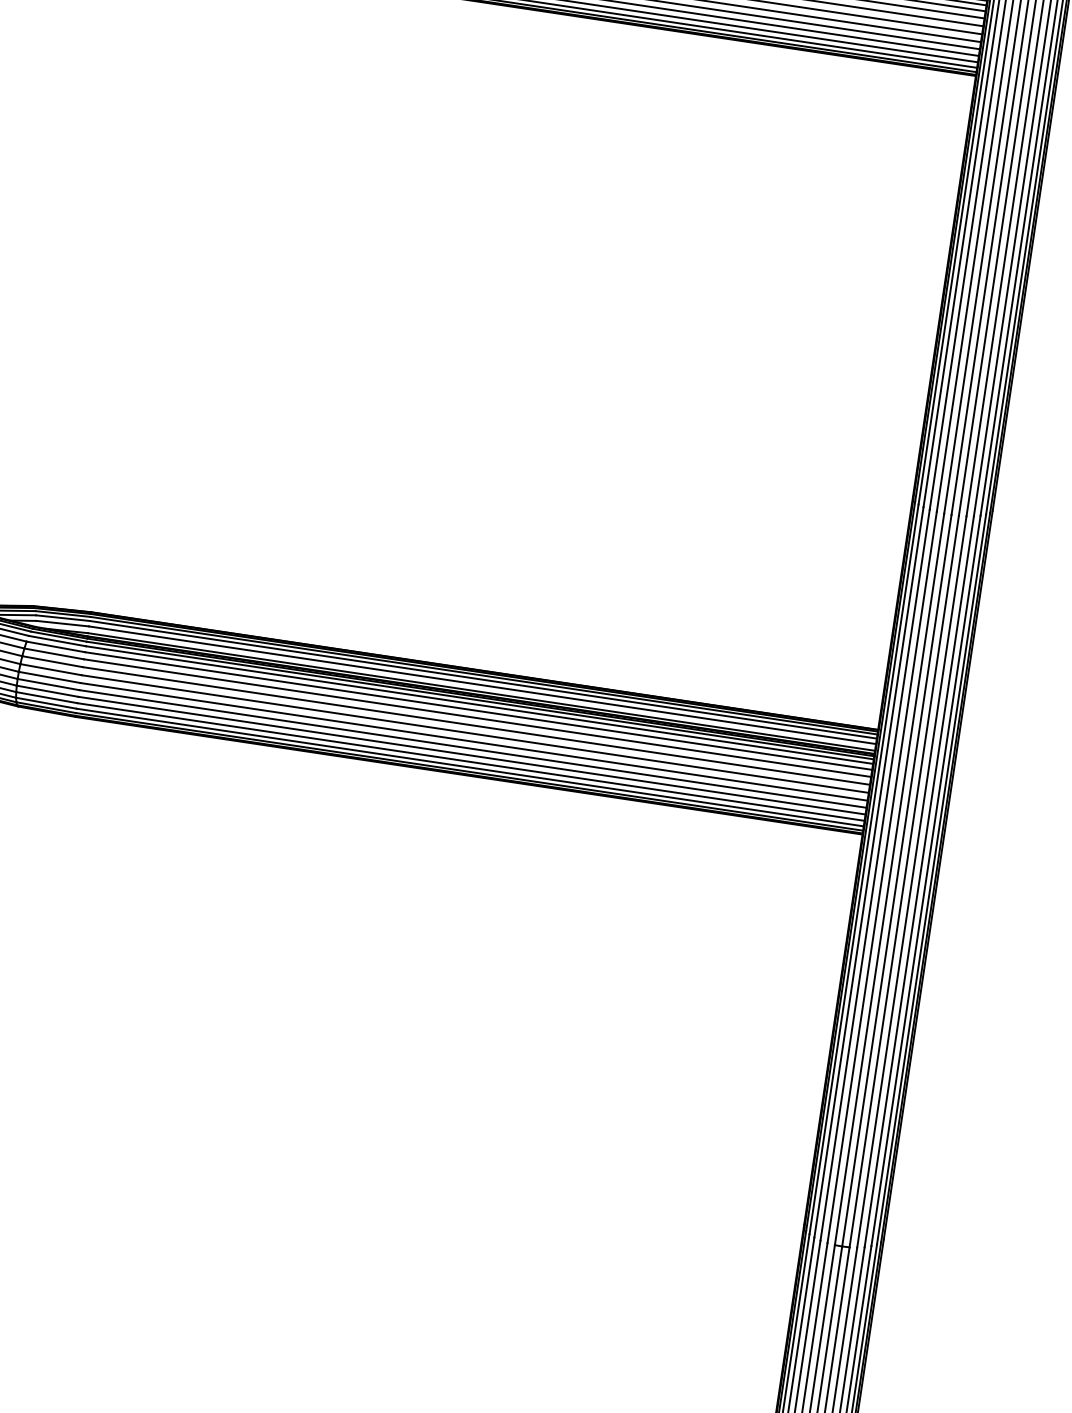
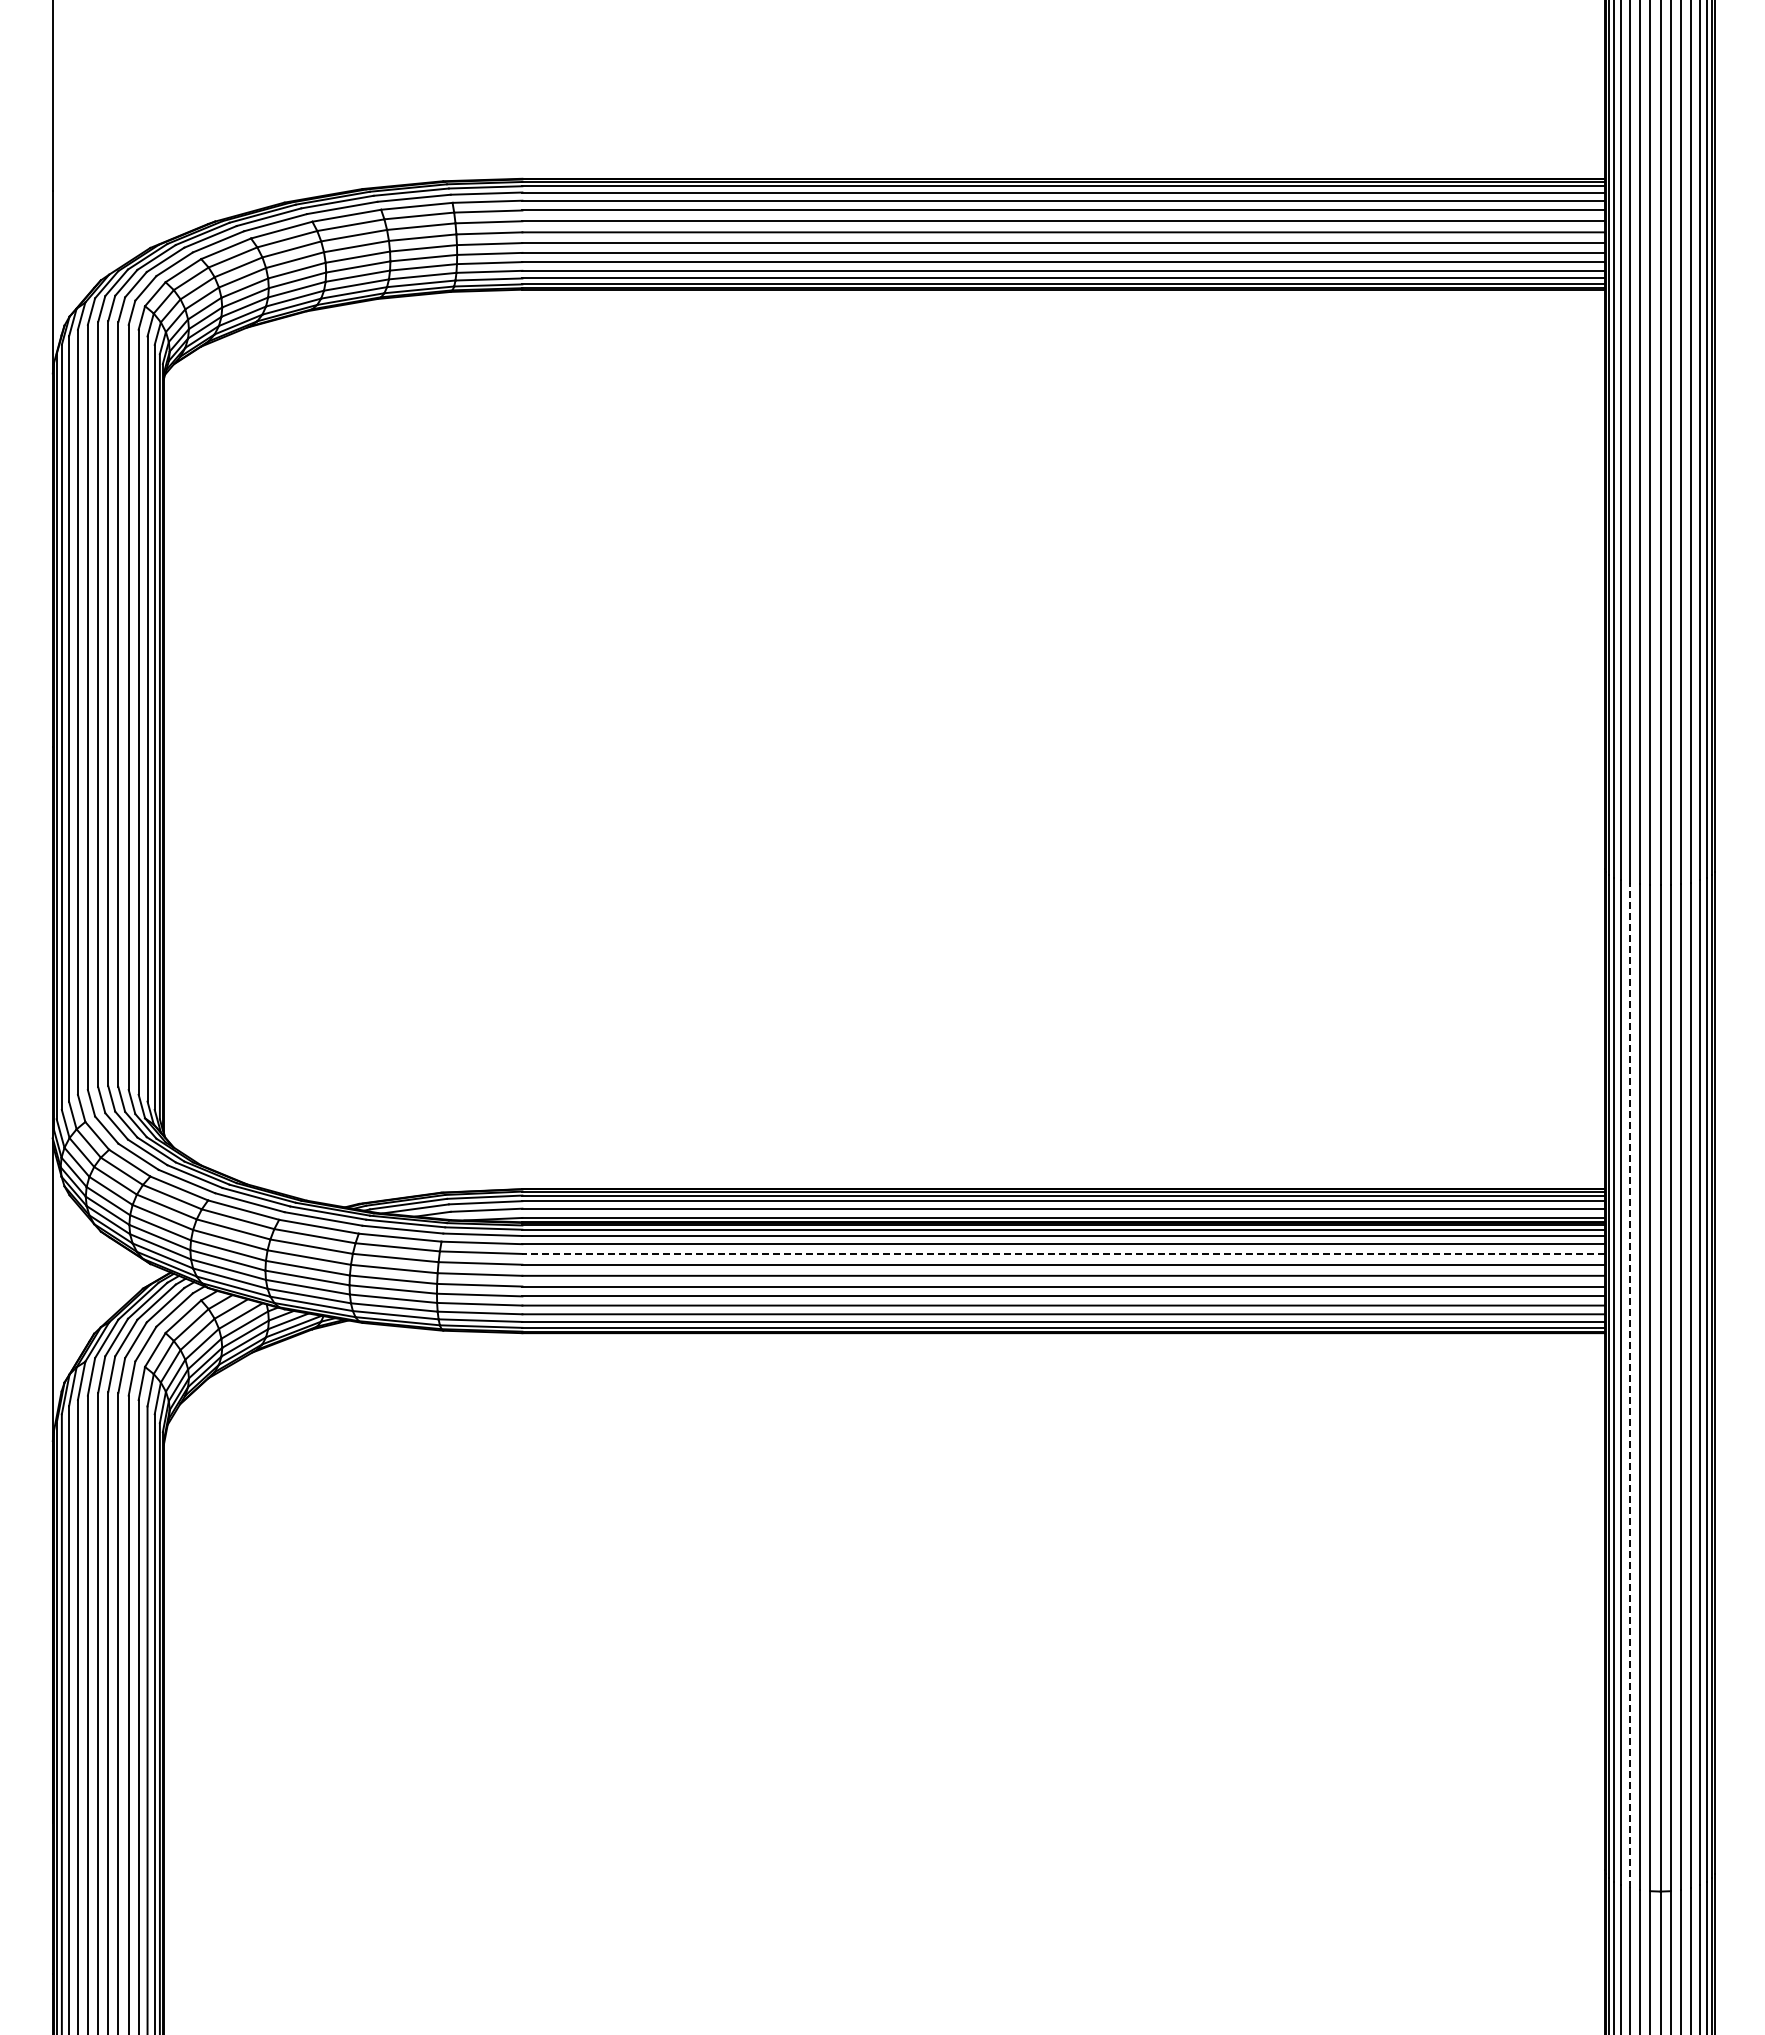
line: (477, 717) -> (1063, 1253), solid -> dashed
line: (875, 875) -> (1630, 1385), solid -> dashed

